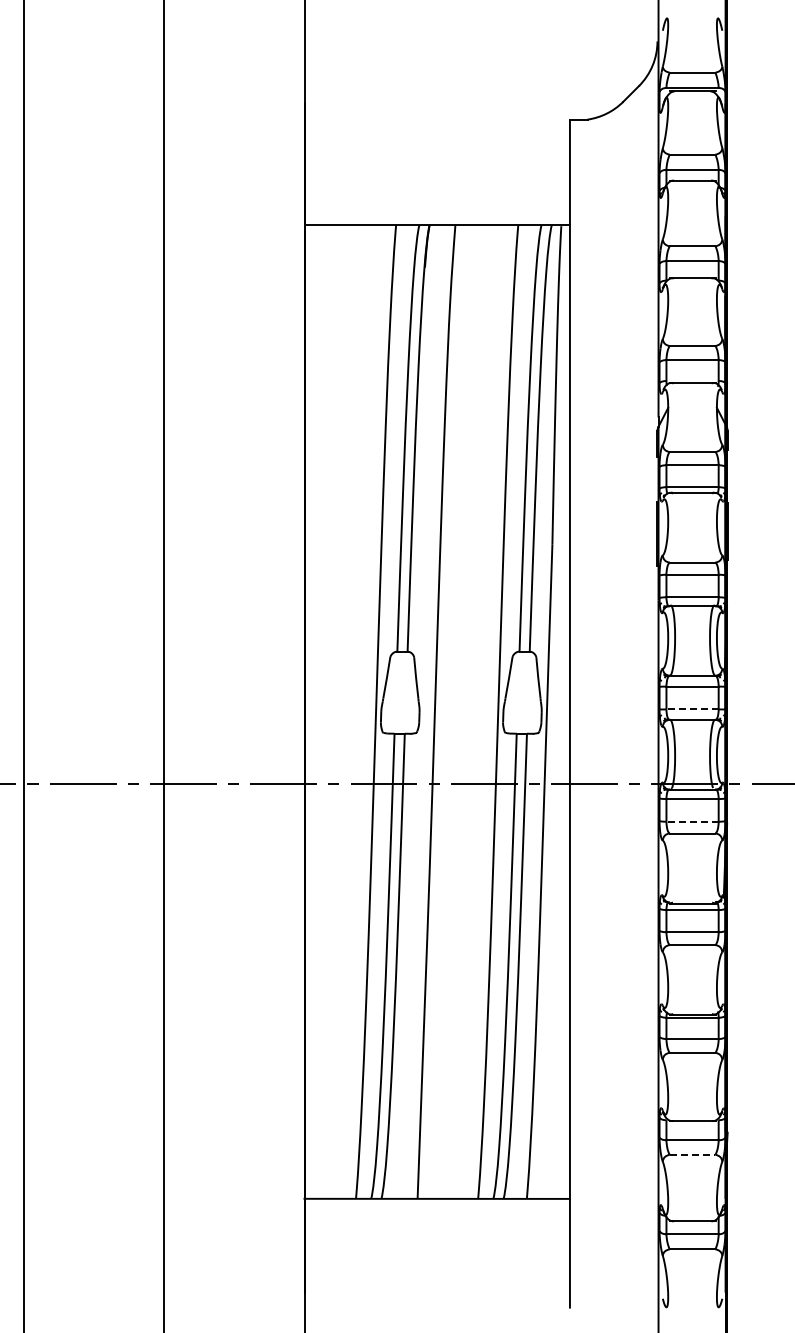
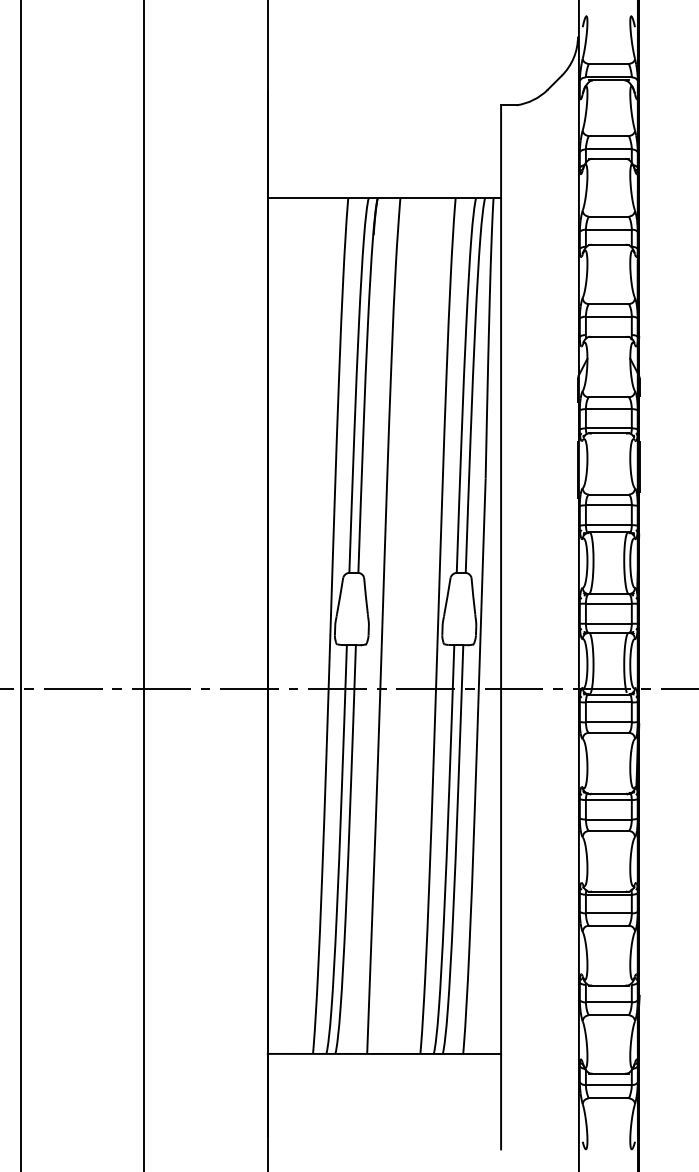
line: (692, 709) -> (608, 623), dashed -> solid
line: (692, 821) -> (608, 722), dashed -> solid
line: (692, 1154) -> (608, 1014), dashed -> solid

